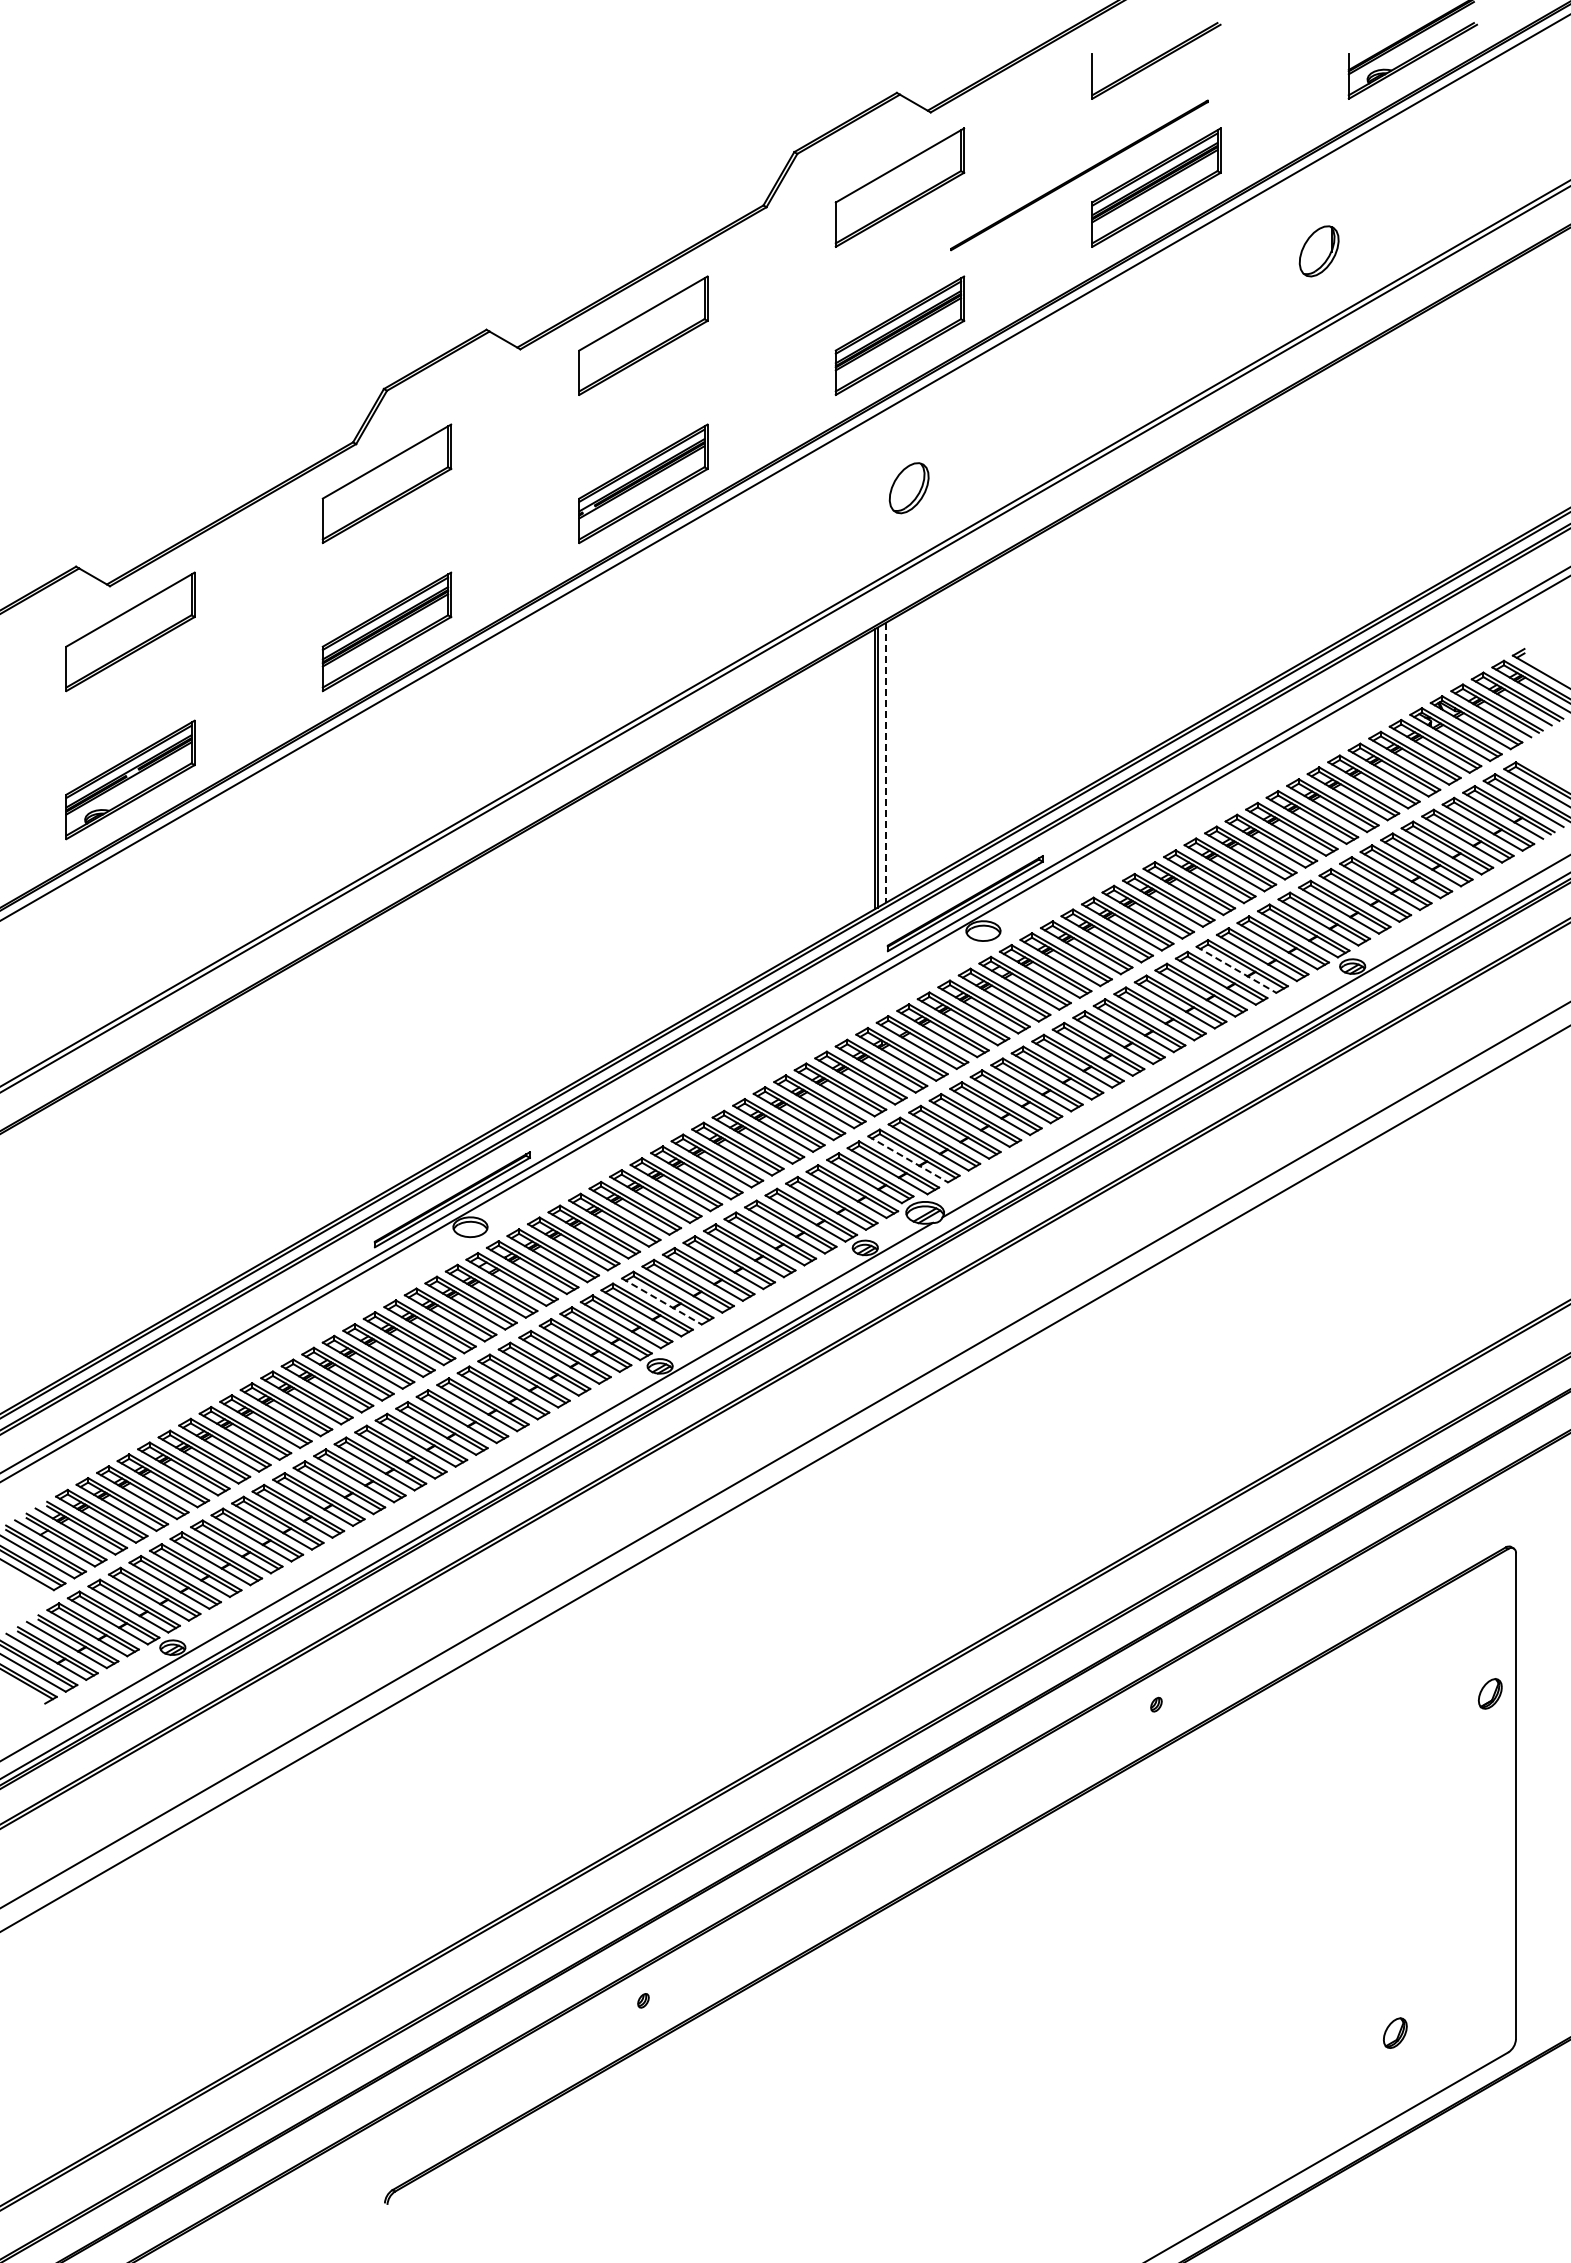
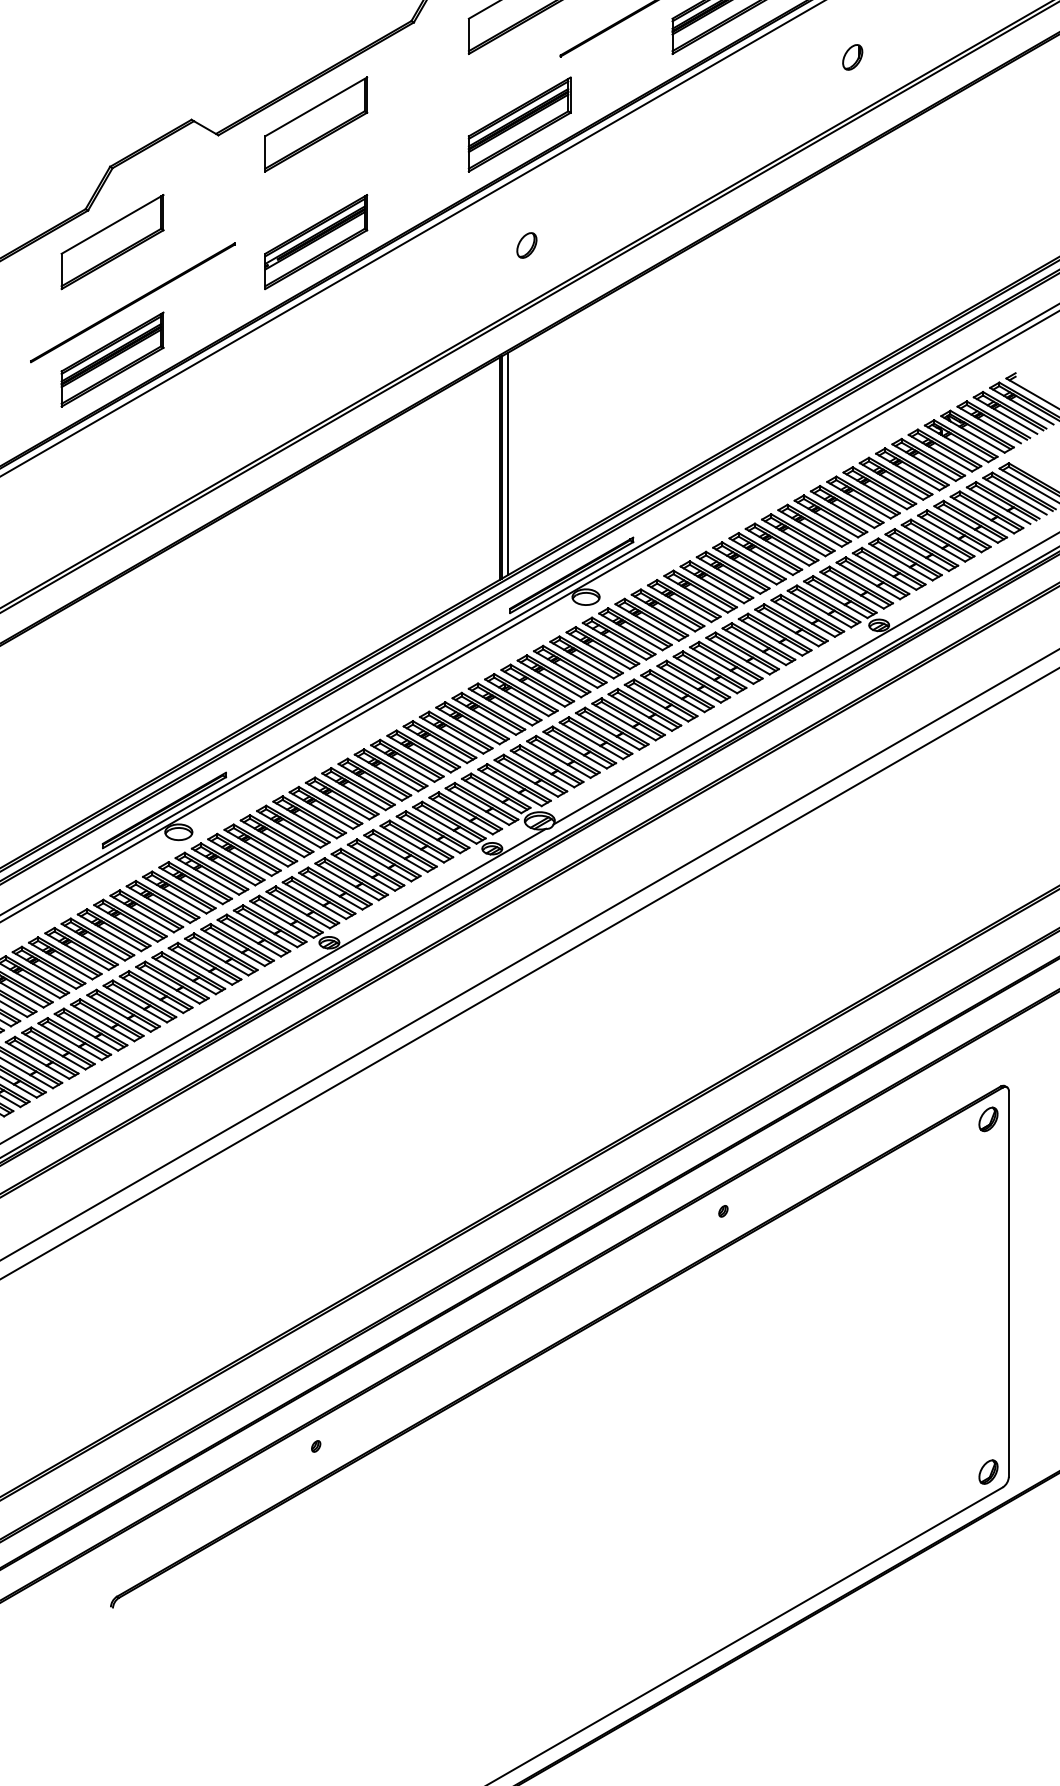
part: (1319, 250) -> (852, 56), size x0.62
part: (908, 487) -> (526, 245), size x0.62
line: (412, 560) -> (132, 302), added
line: (885, 763) -> (508, 464), dashed -> solid
line: (1236, 970) -> (786, 628), dashed -> solid
line: (908, 1159) -> (526, 778), dashed -> solid
line: (662, 1301) -> (331, 891), dashed -> solid
part: (1489, 1693) -> (987, 1119), moved
part: (1395, 2032) -> (988, 1471), moved

